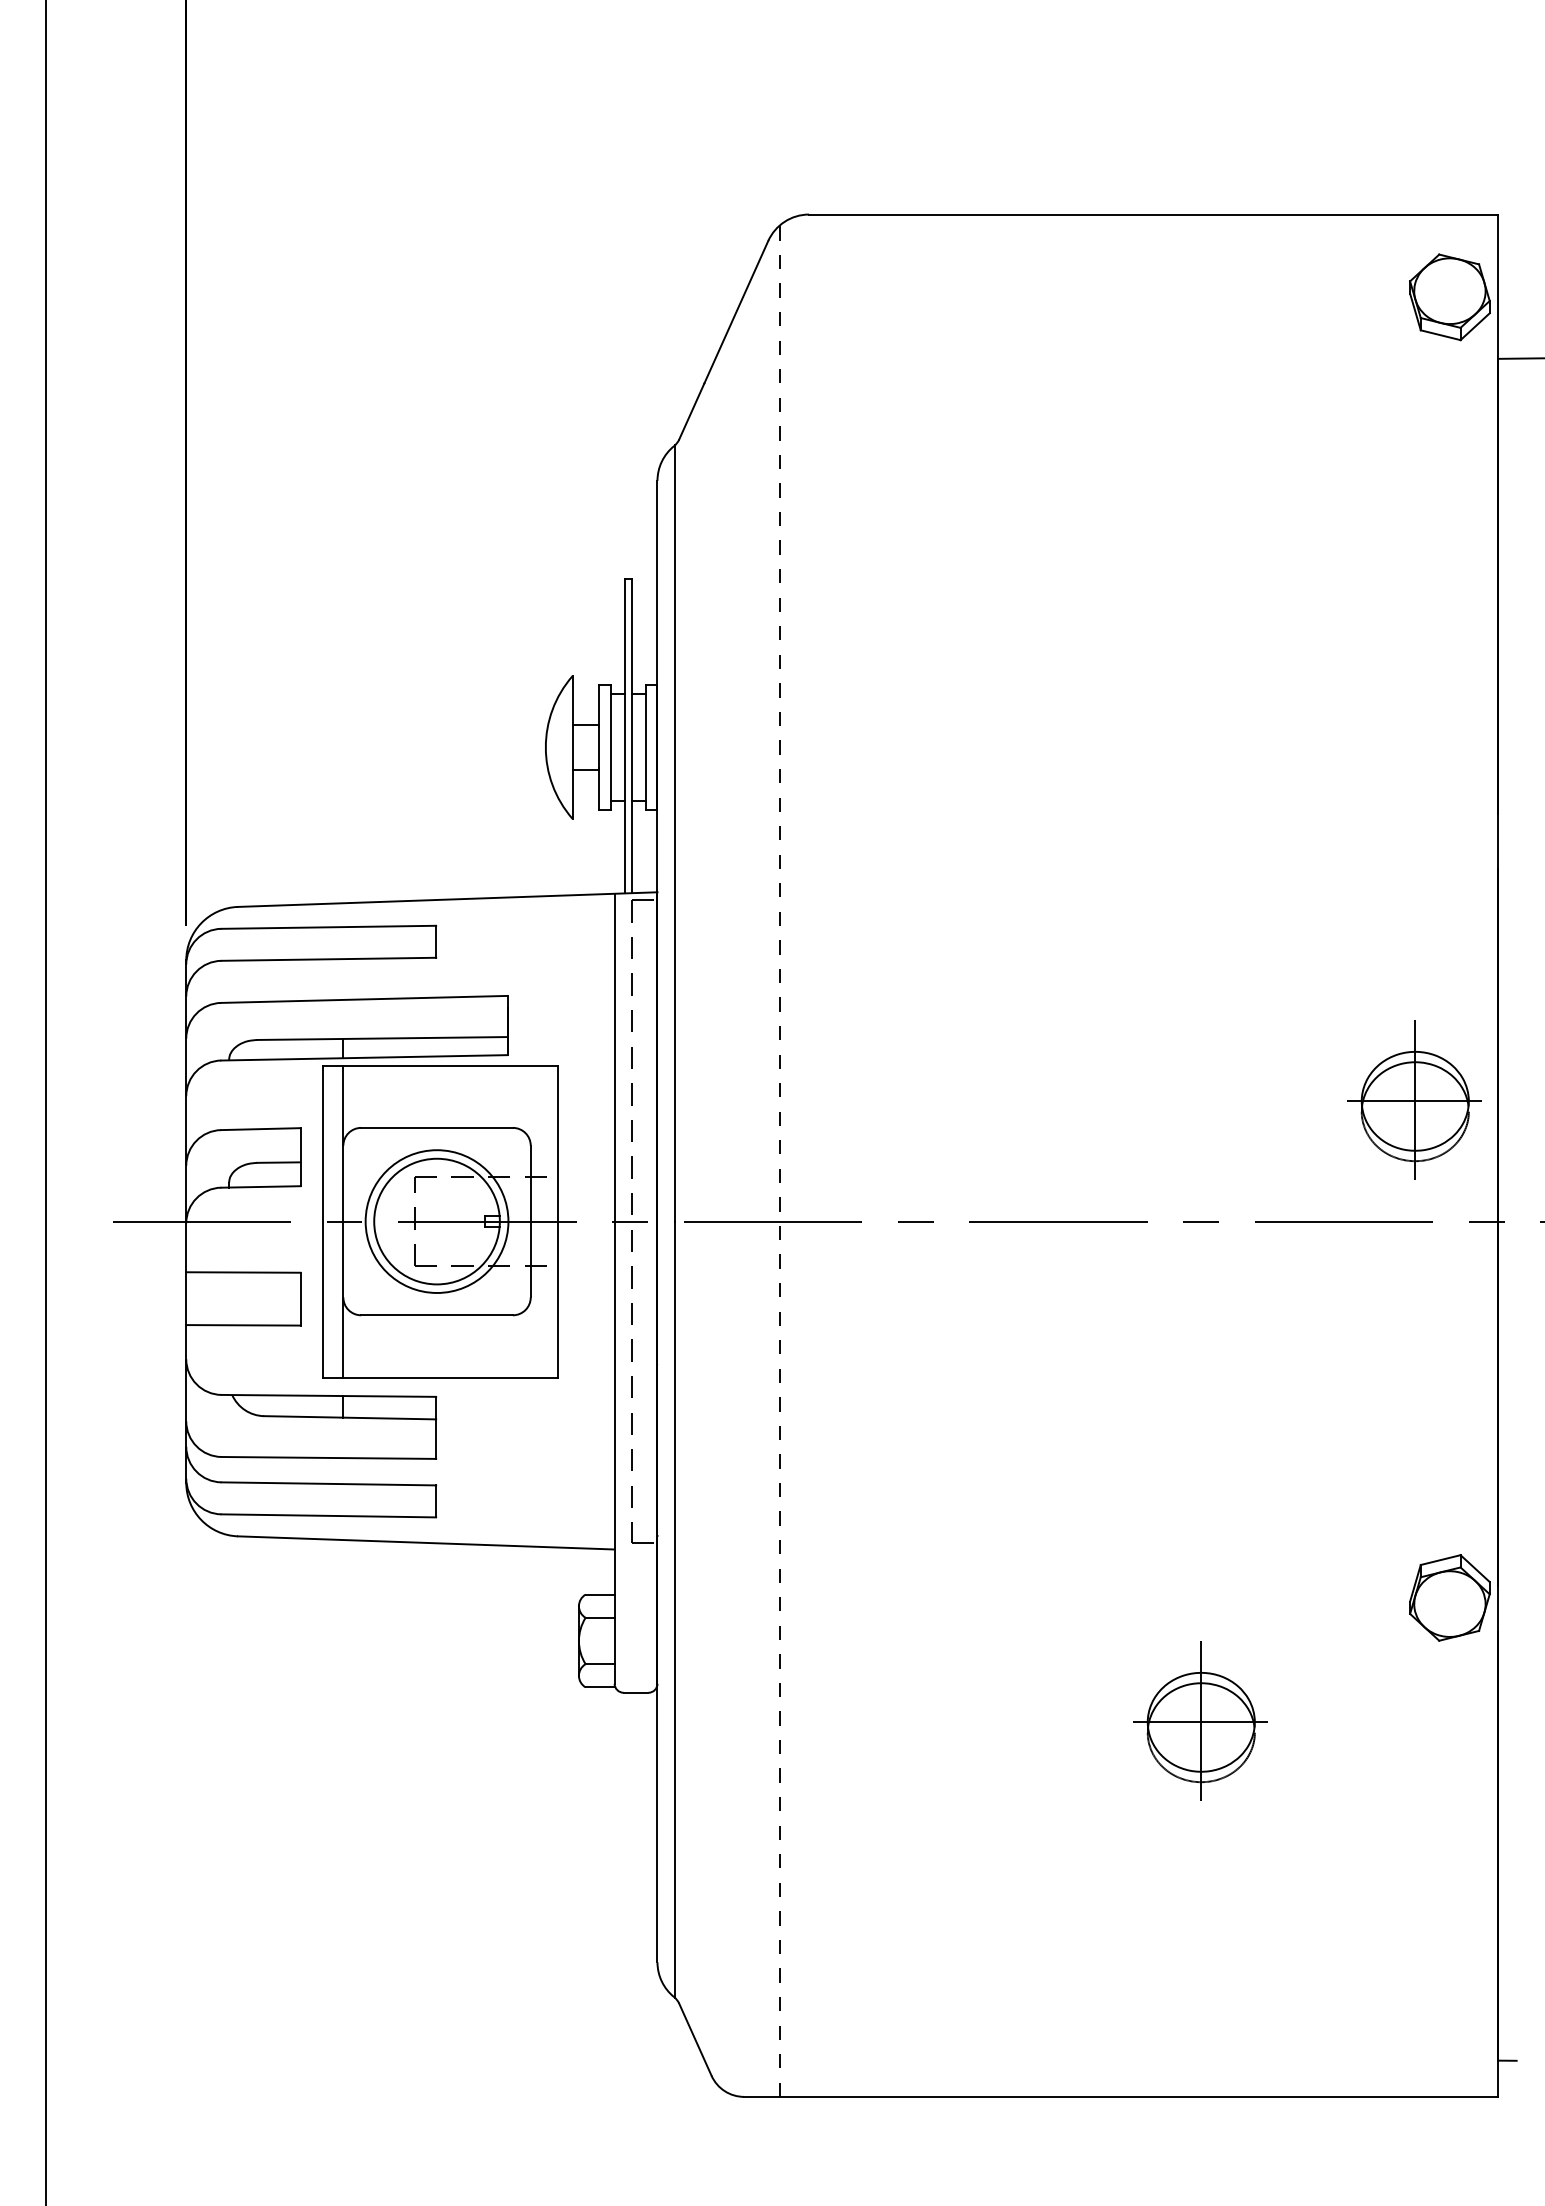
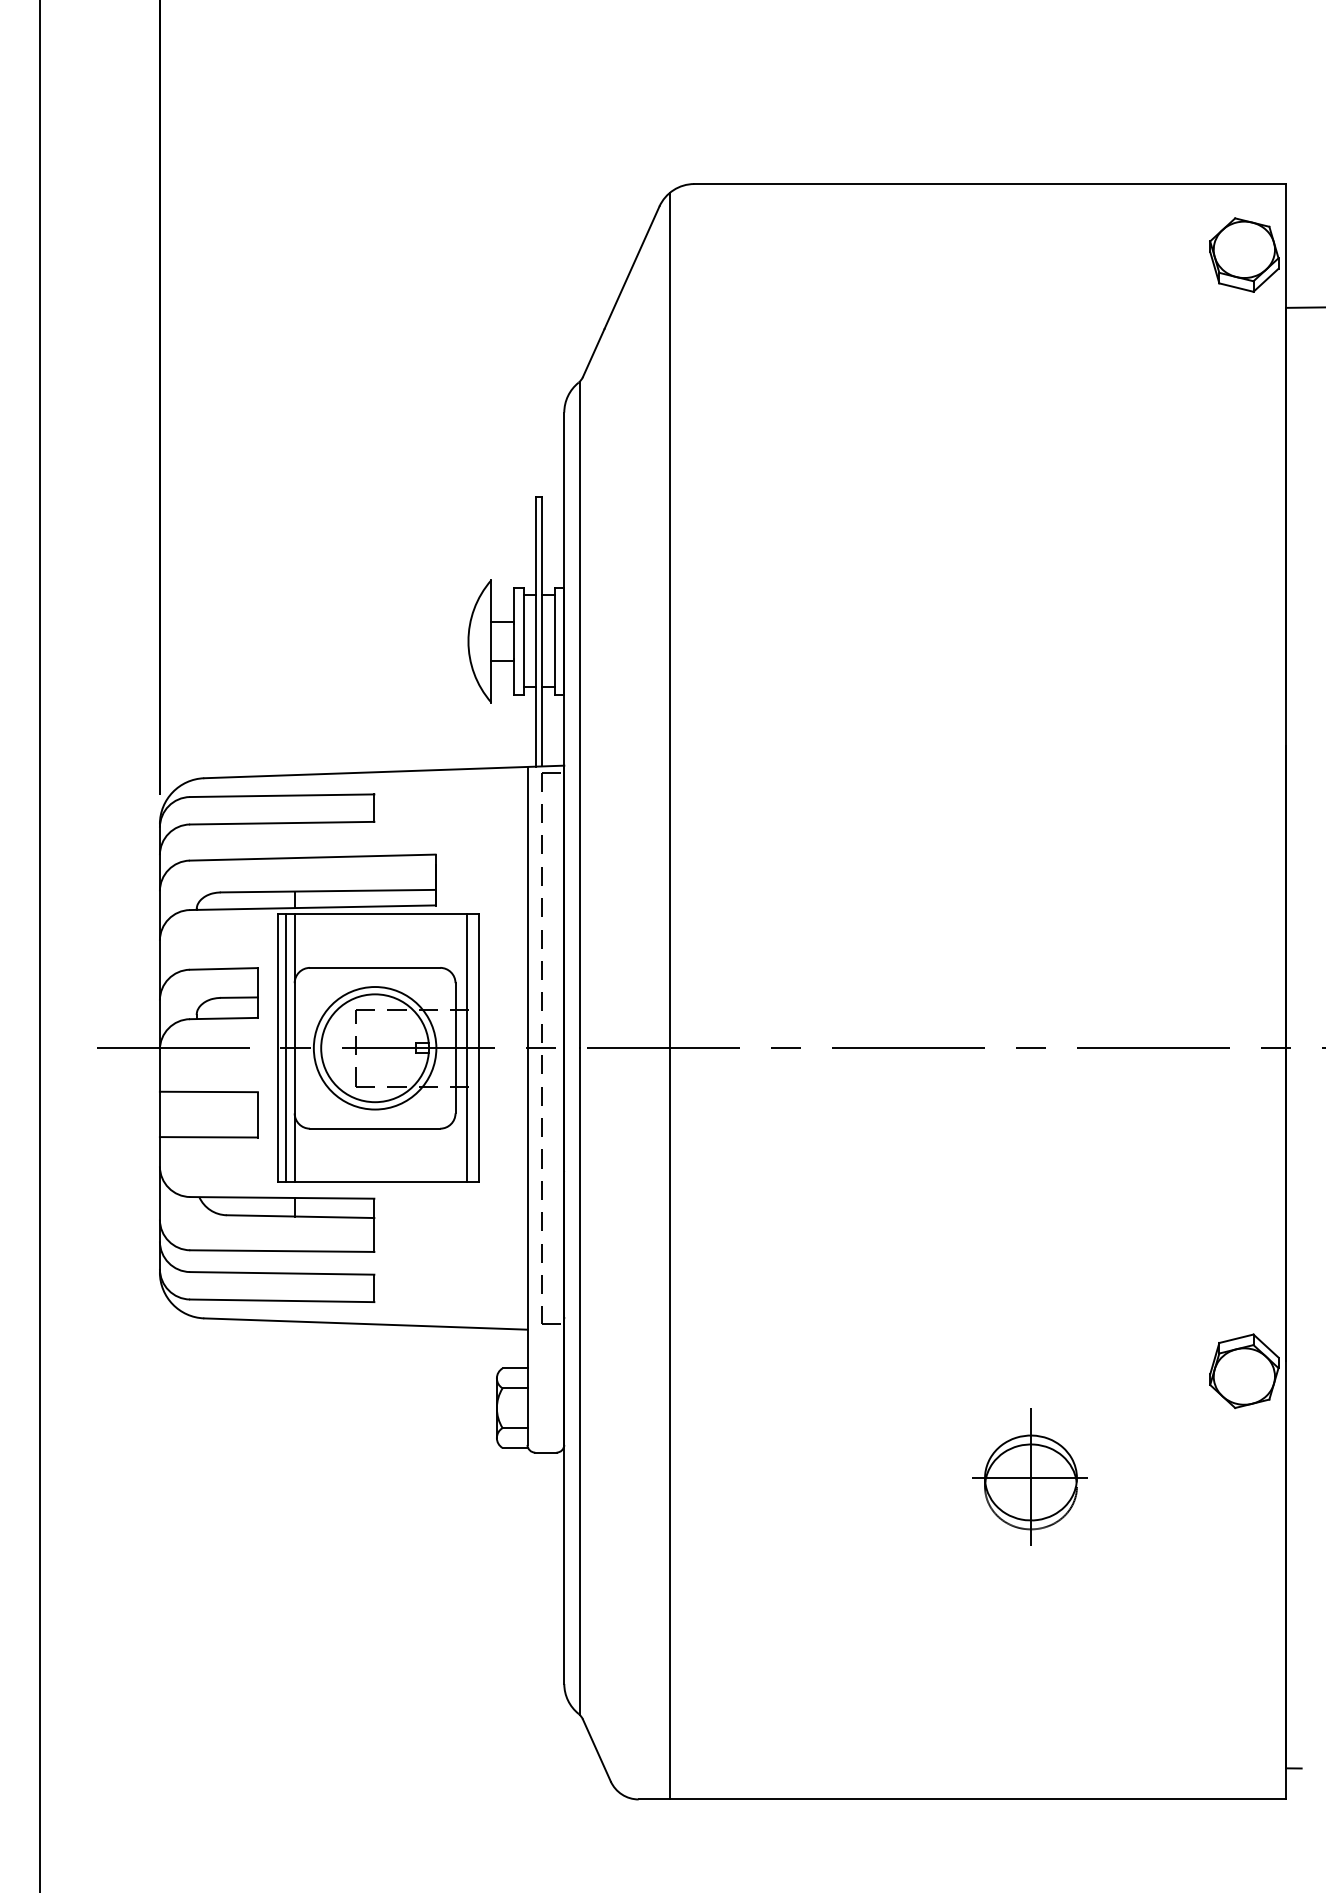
part: (1414, 1099) -> (1213, 943), removed
line: (780, 1161) -> (669, 996), dashed -> solid
line: (332, 1221) -> (285, 1048), added
line: (544, 1221) -> (467, 1048), added

